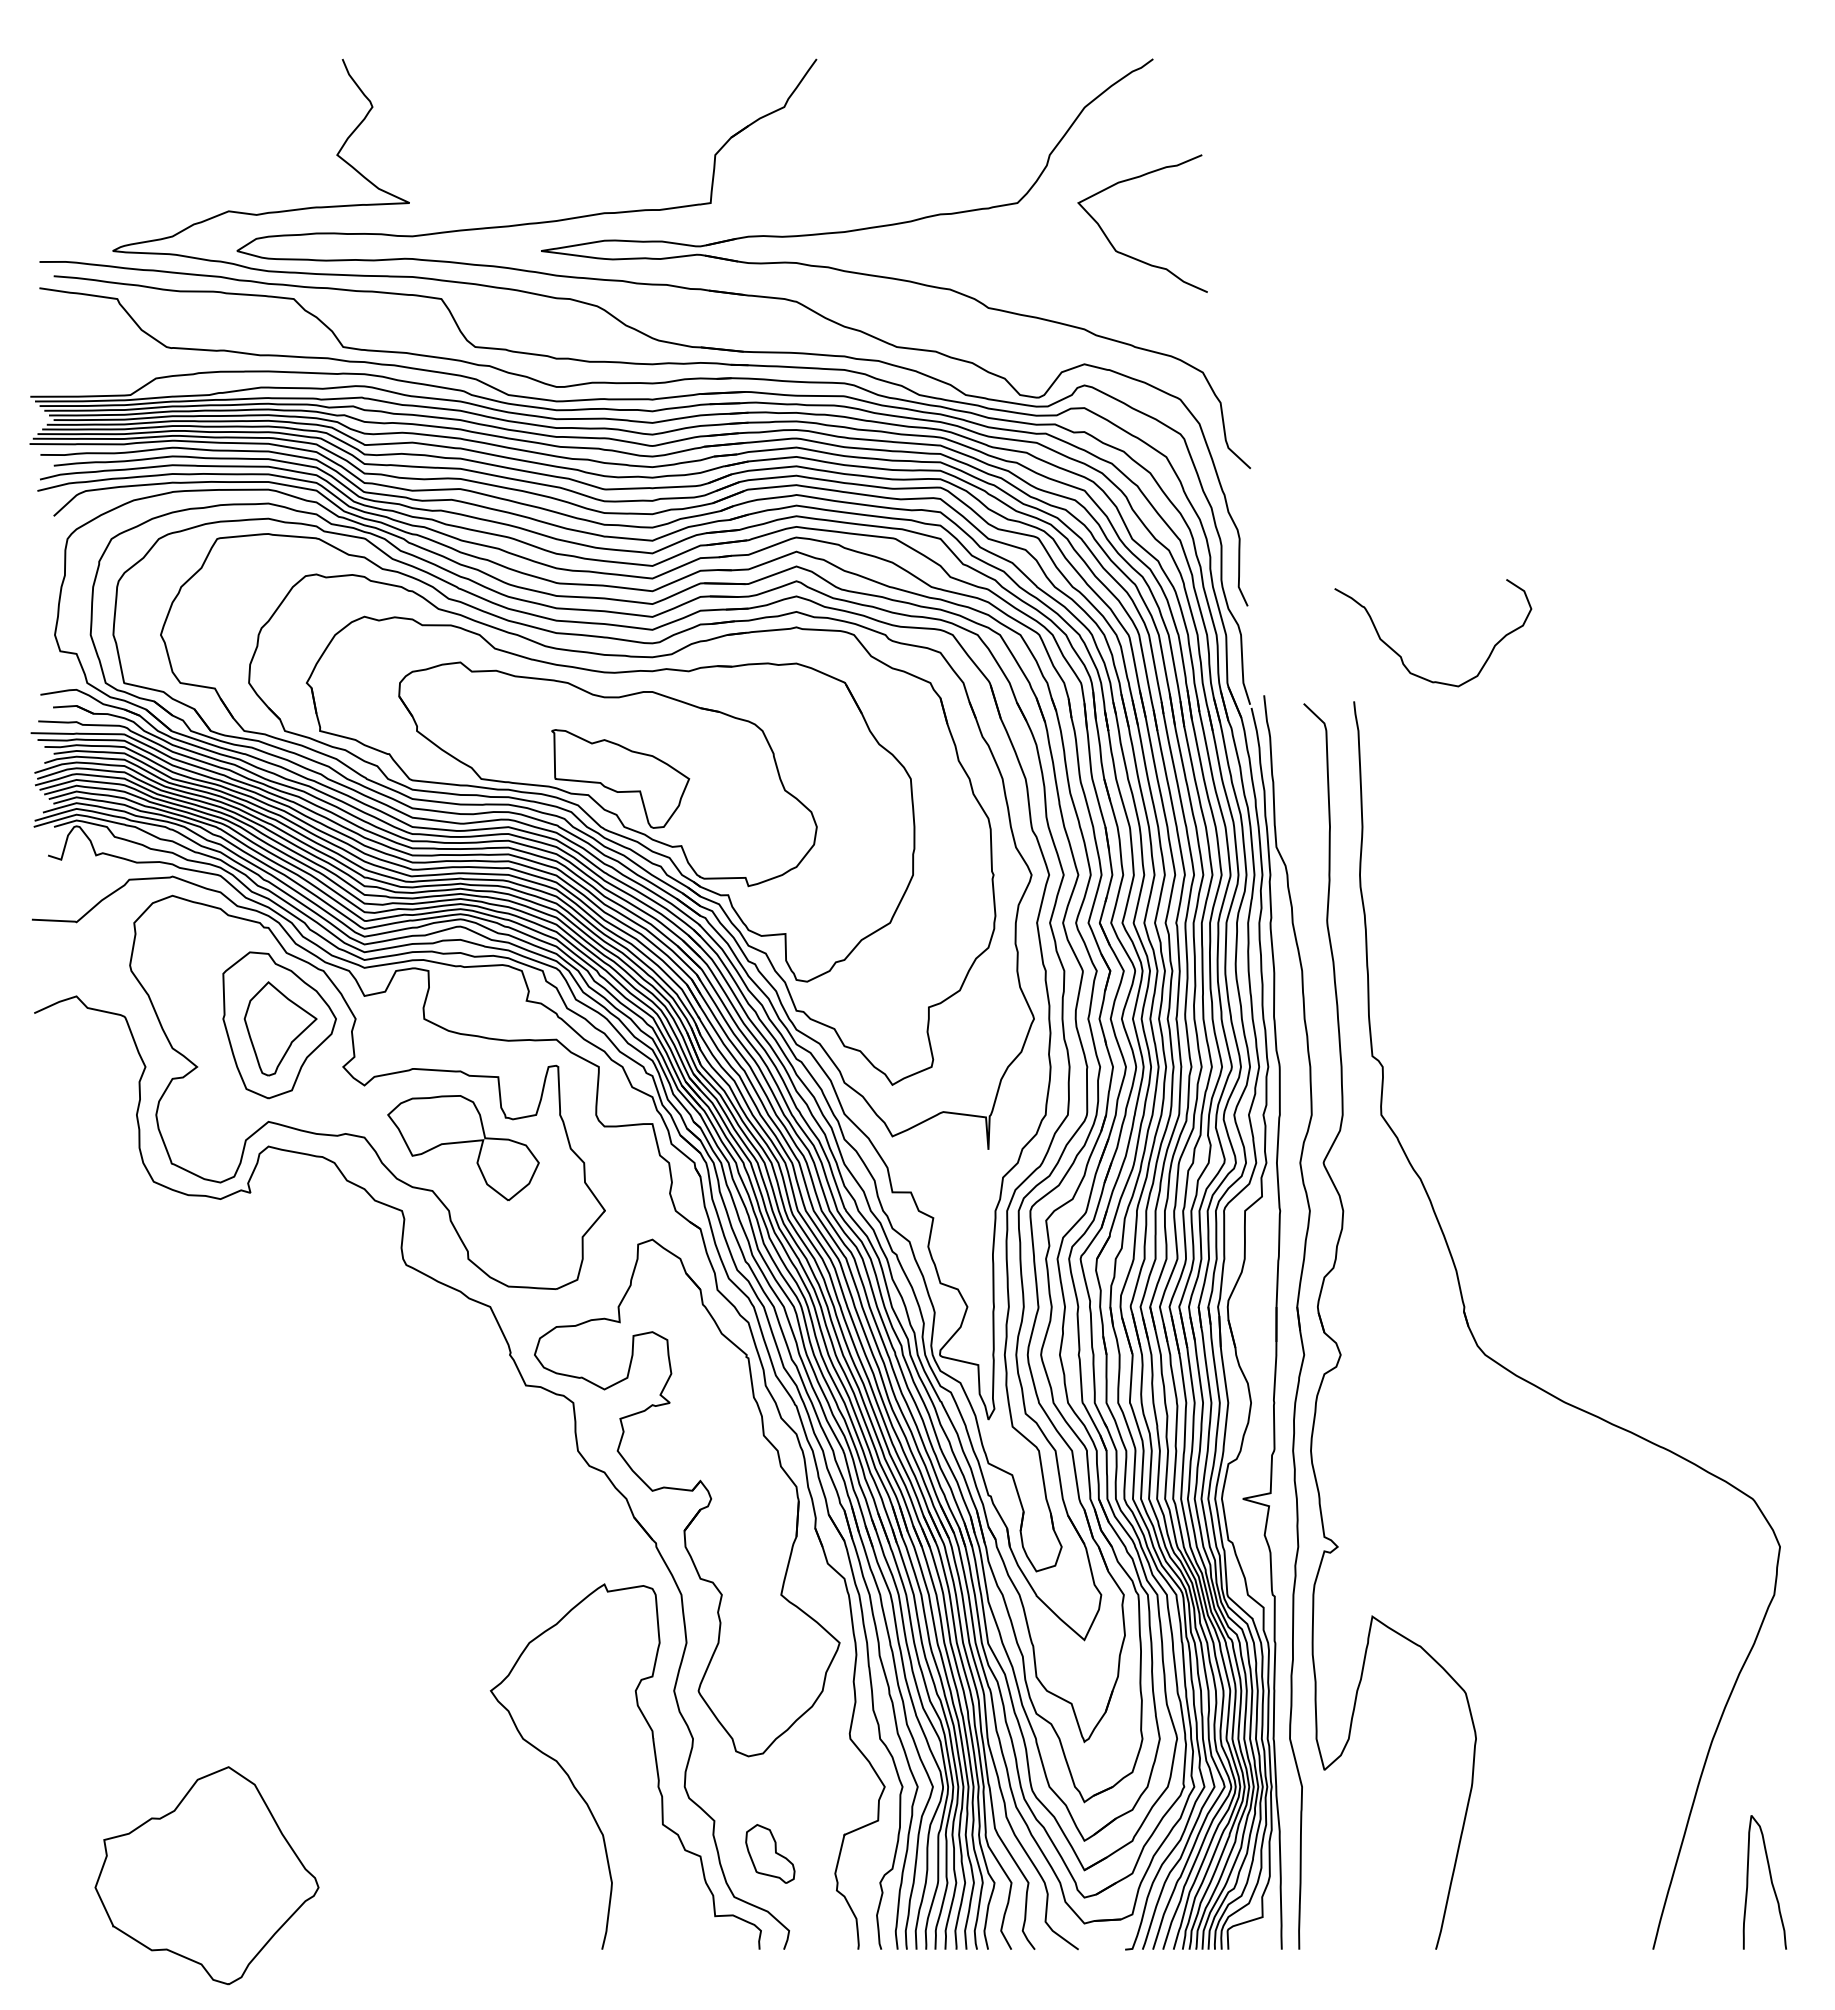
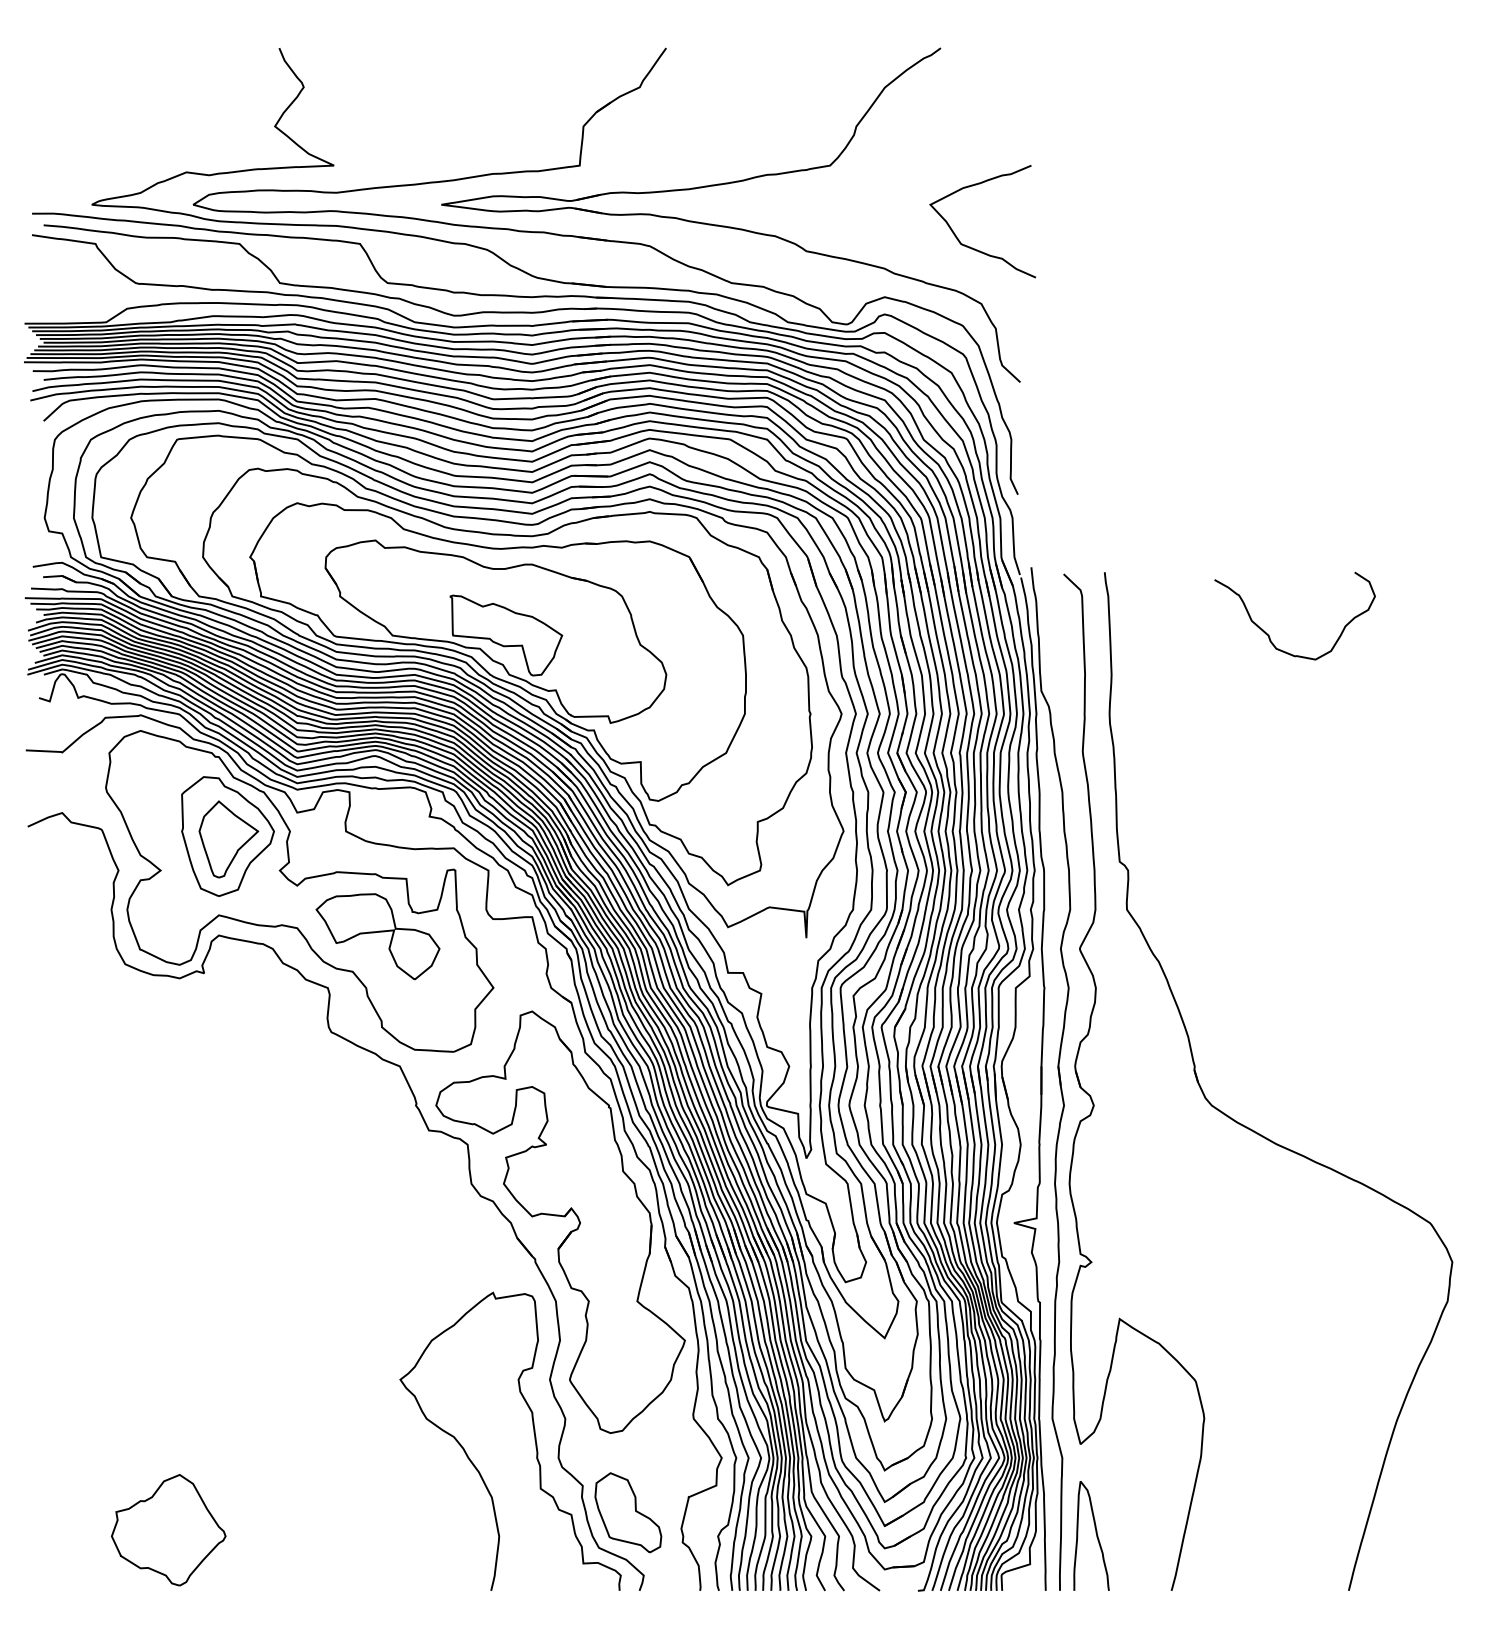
curve: (1127, 254) -> (970, 246), moved
curve: (1401, 656) -> (1269, 635), moved
part: (770, 1853) -> (628, 1512), size x1.67
part: (206, 1874) -> (168, 1529), size x0.62
curve: (1770, 1881) -> (1096, 1535), moved

